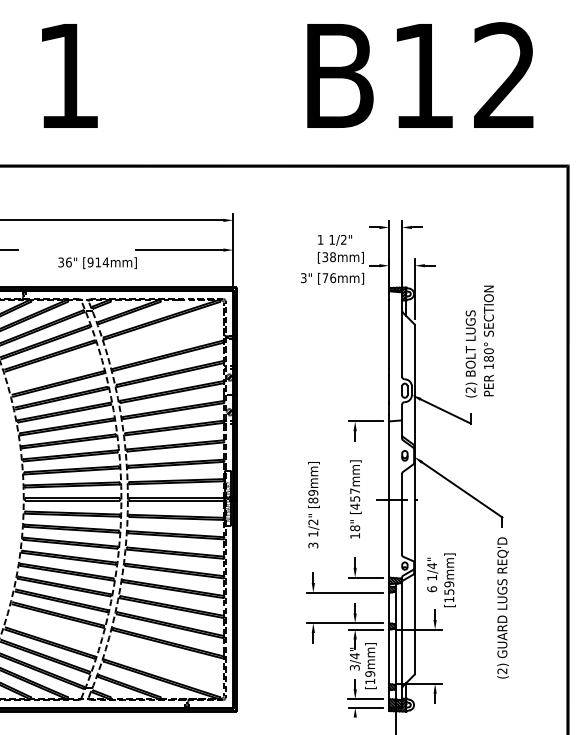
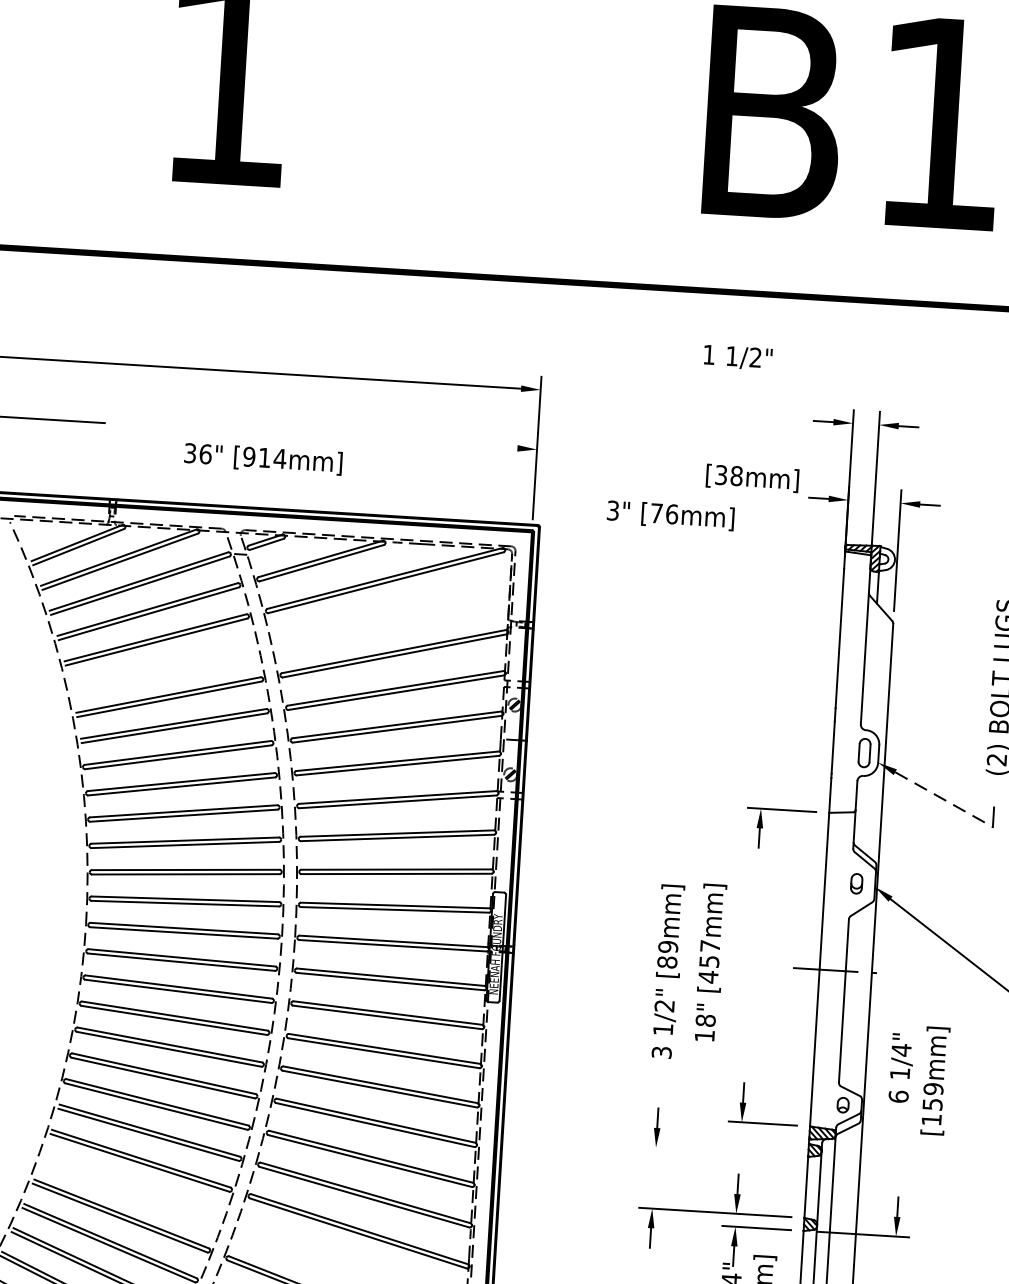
text: (334, 239) -> (737, 355), moved
line: (179, 250) -> (429, 443), removed
text: (332, 278) -> (670, 515), moved
line: (445, 411) -> (943, 799), solid -> dashed
text: (355, 499) -> (709, 962), moved
text: (441, 580) -> (918, 1080), moved
line: (344, 592) -> (718, 1150), removed

